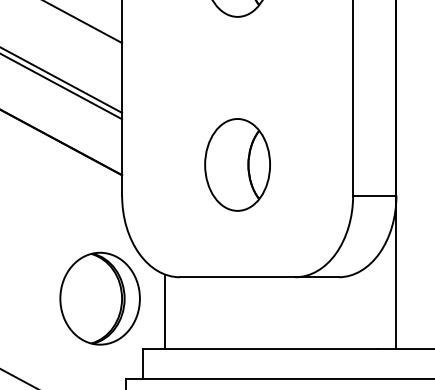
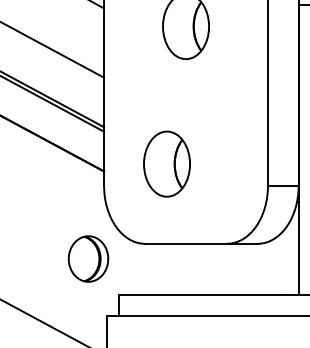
part: (236, 164) -> (166, 163), moved
part: (100, 297) -> (88, 258), size x0.7
line: (164, 310) -> (134, 267), removed

